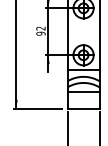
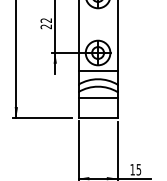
text: (41, 33) -> (46, 26), 92 -> 22

